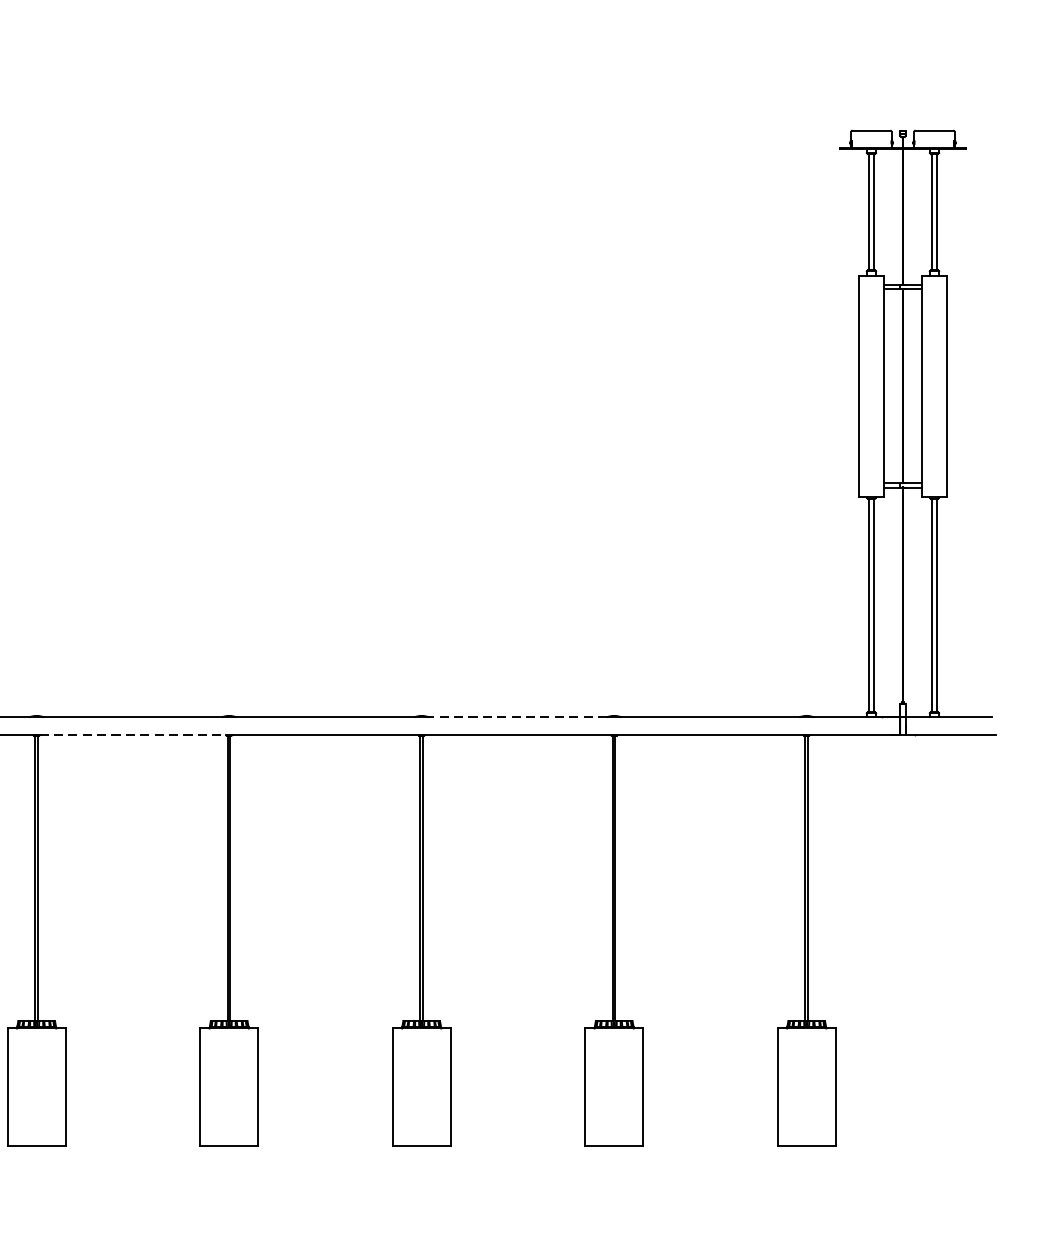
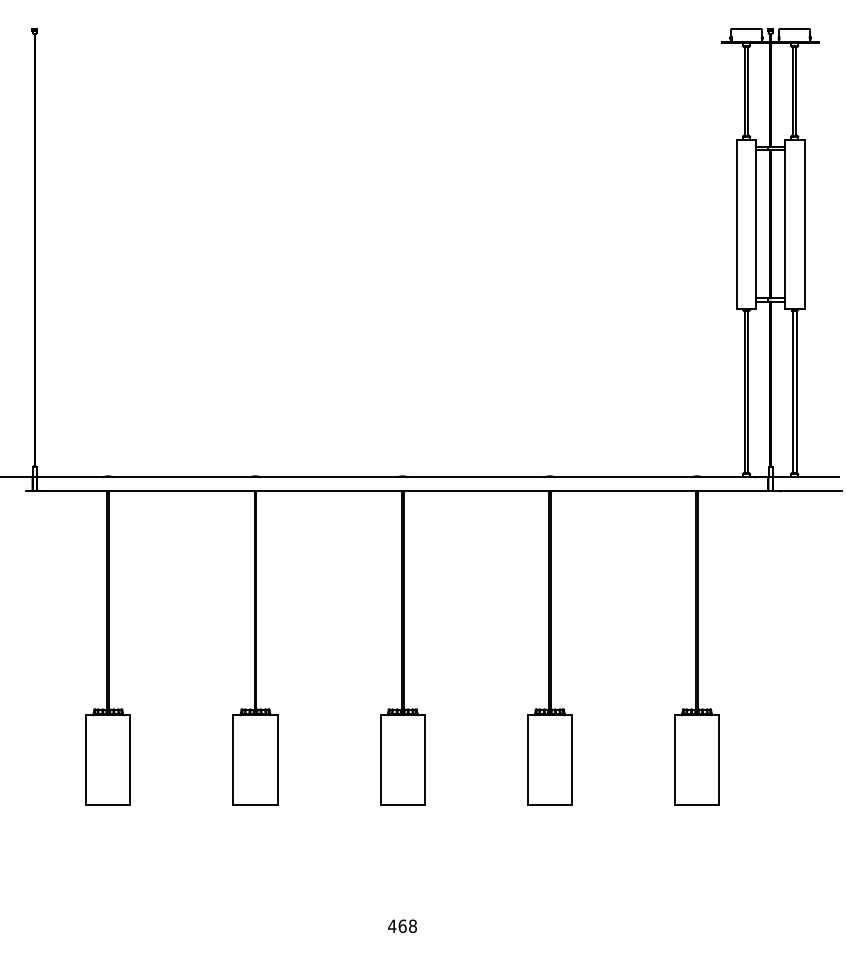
line: (516, 717) -> (475, 477), dashed -> solid
line: (133, 734) -> (182, 490), dashed -> solid

